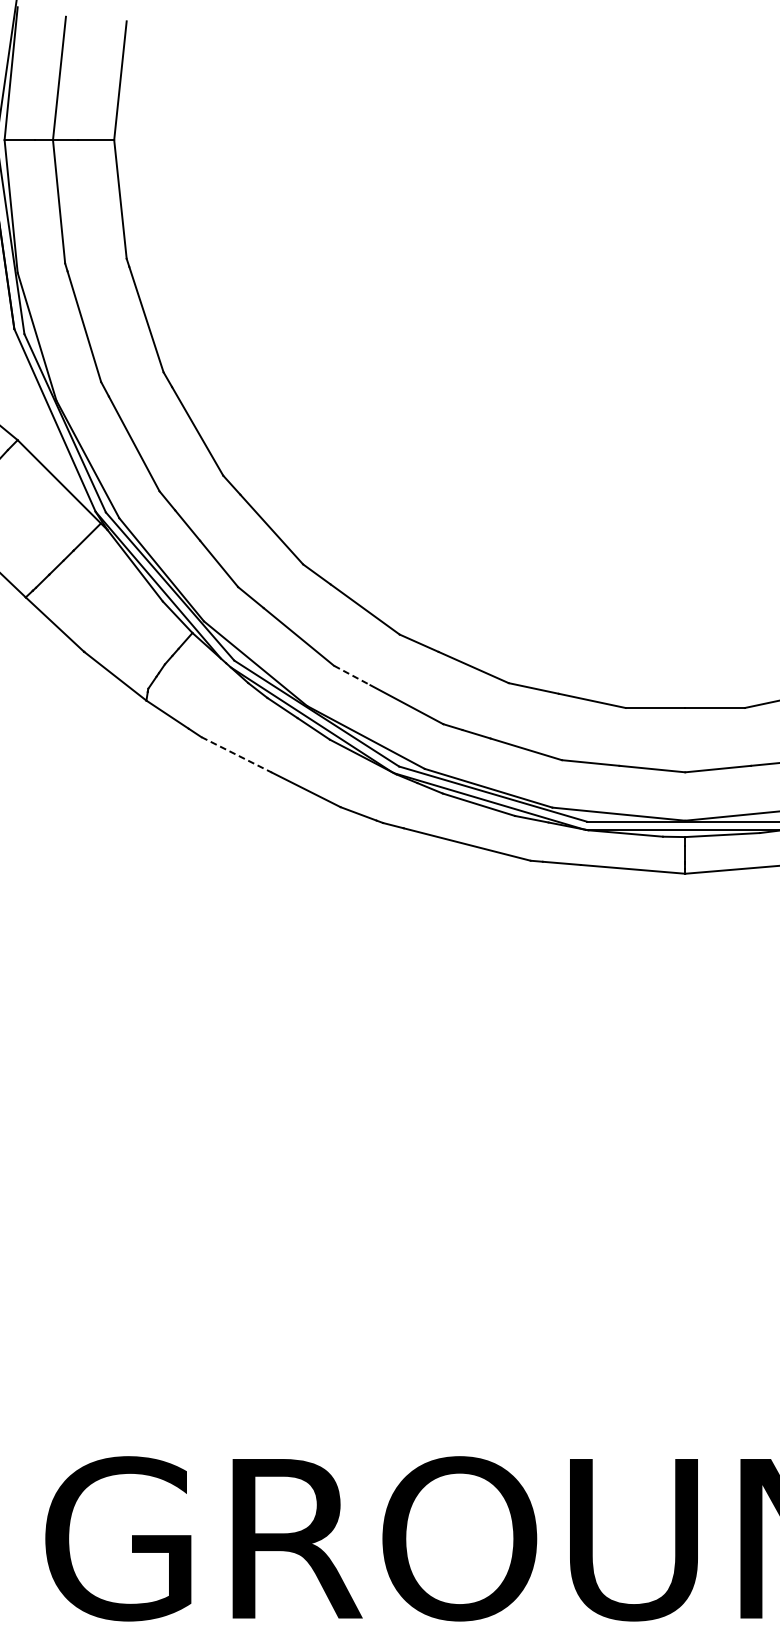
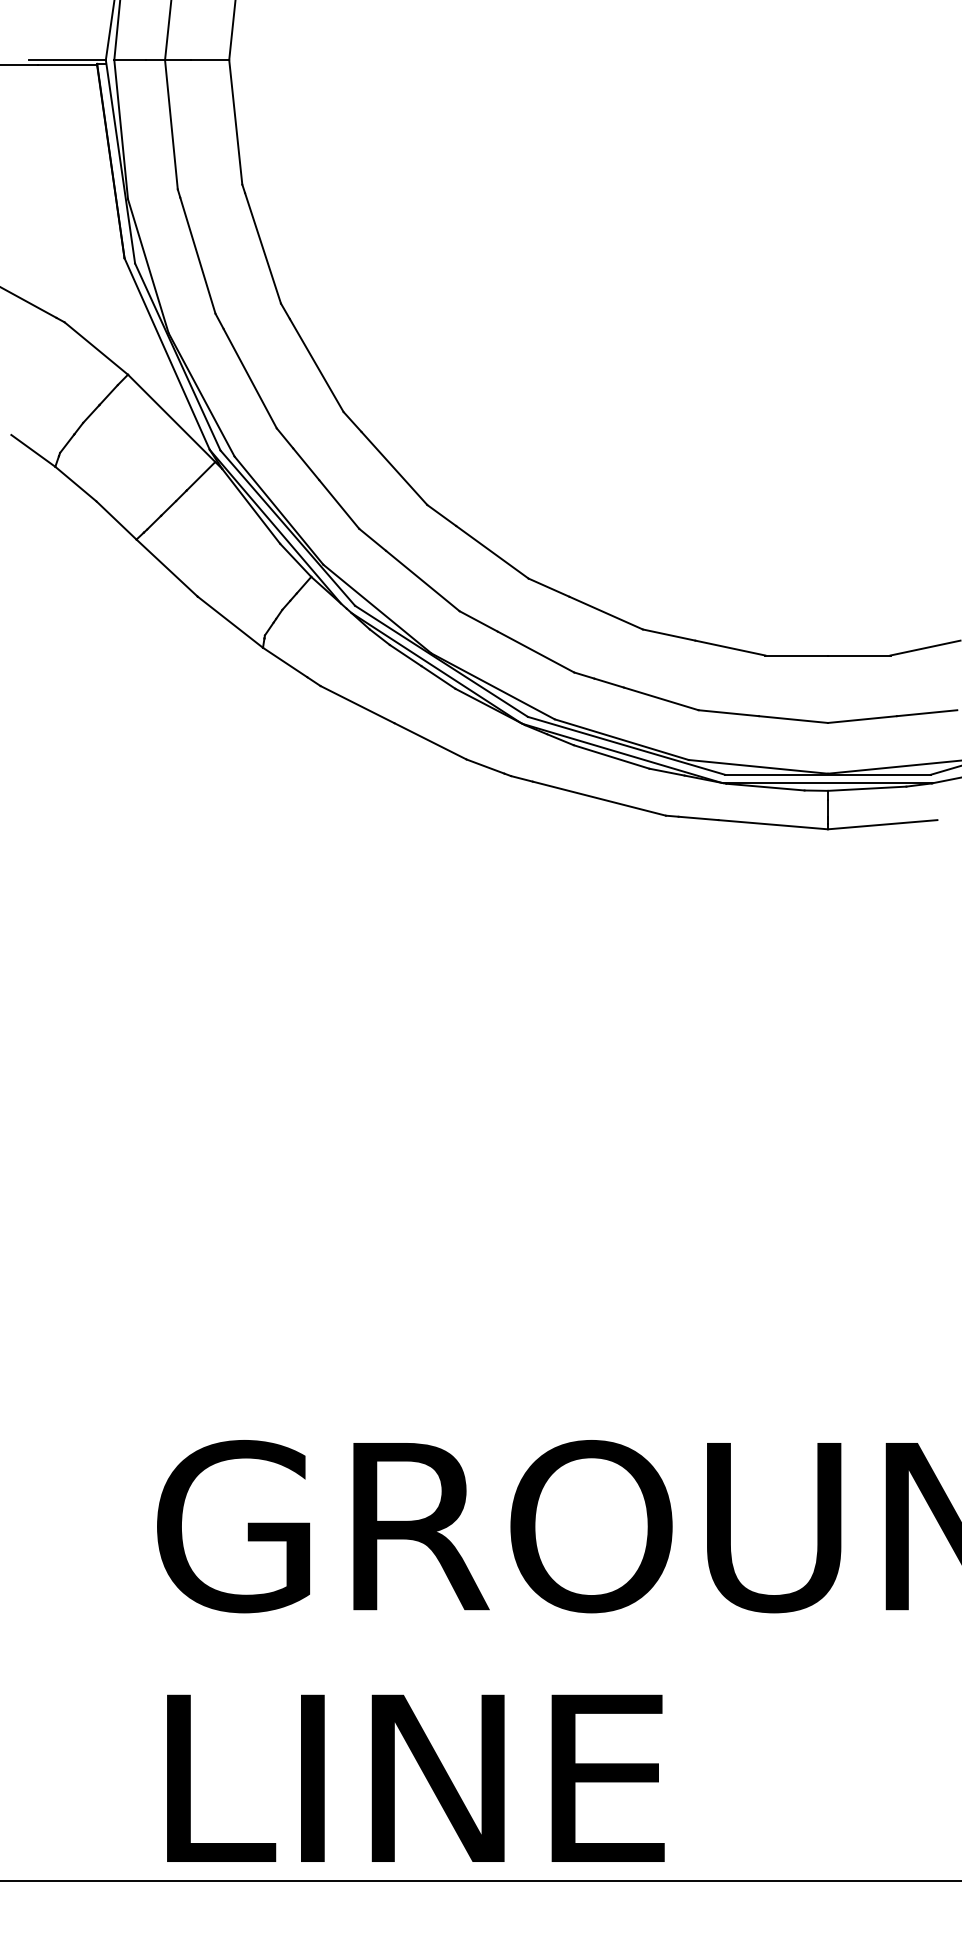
line: (351, 675) -> (478, 621), dashed -> solid
line: (236, 754) -> (357, 704), dashed -> solid

